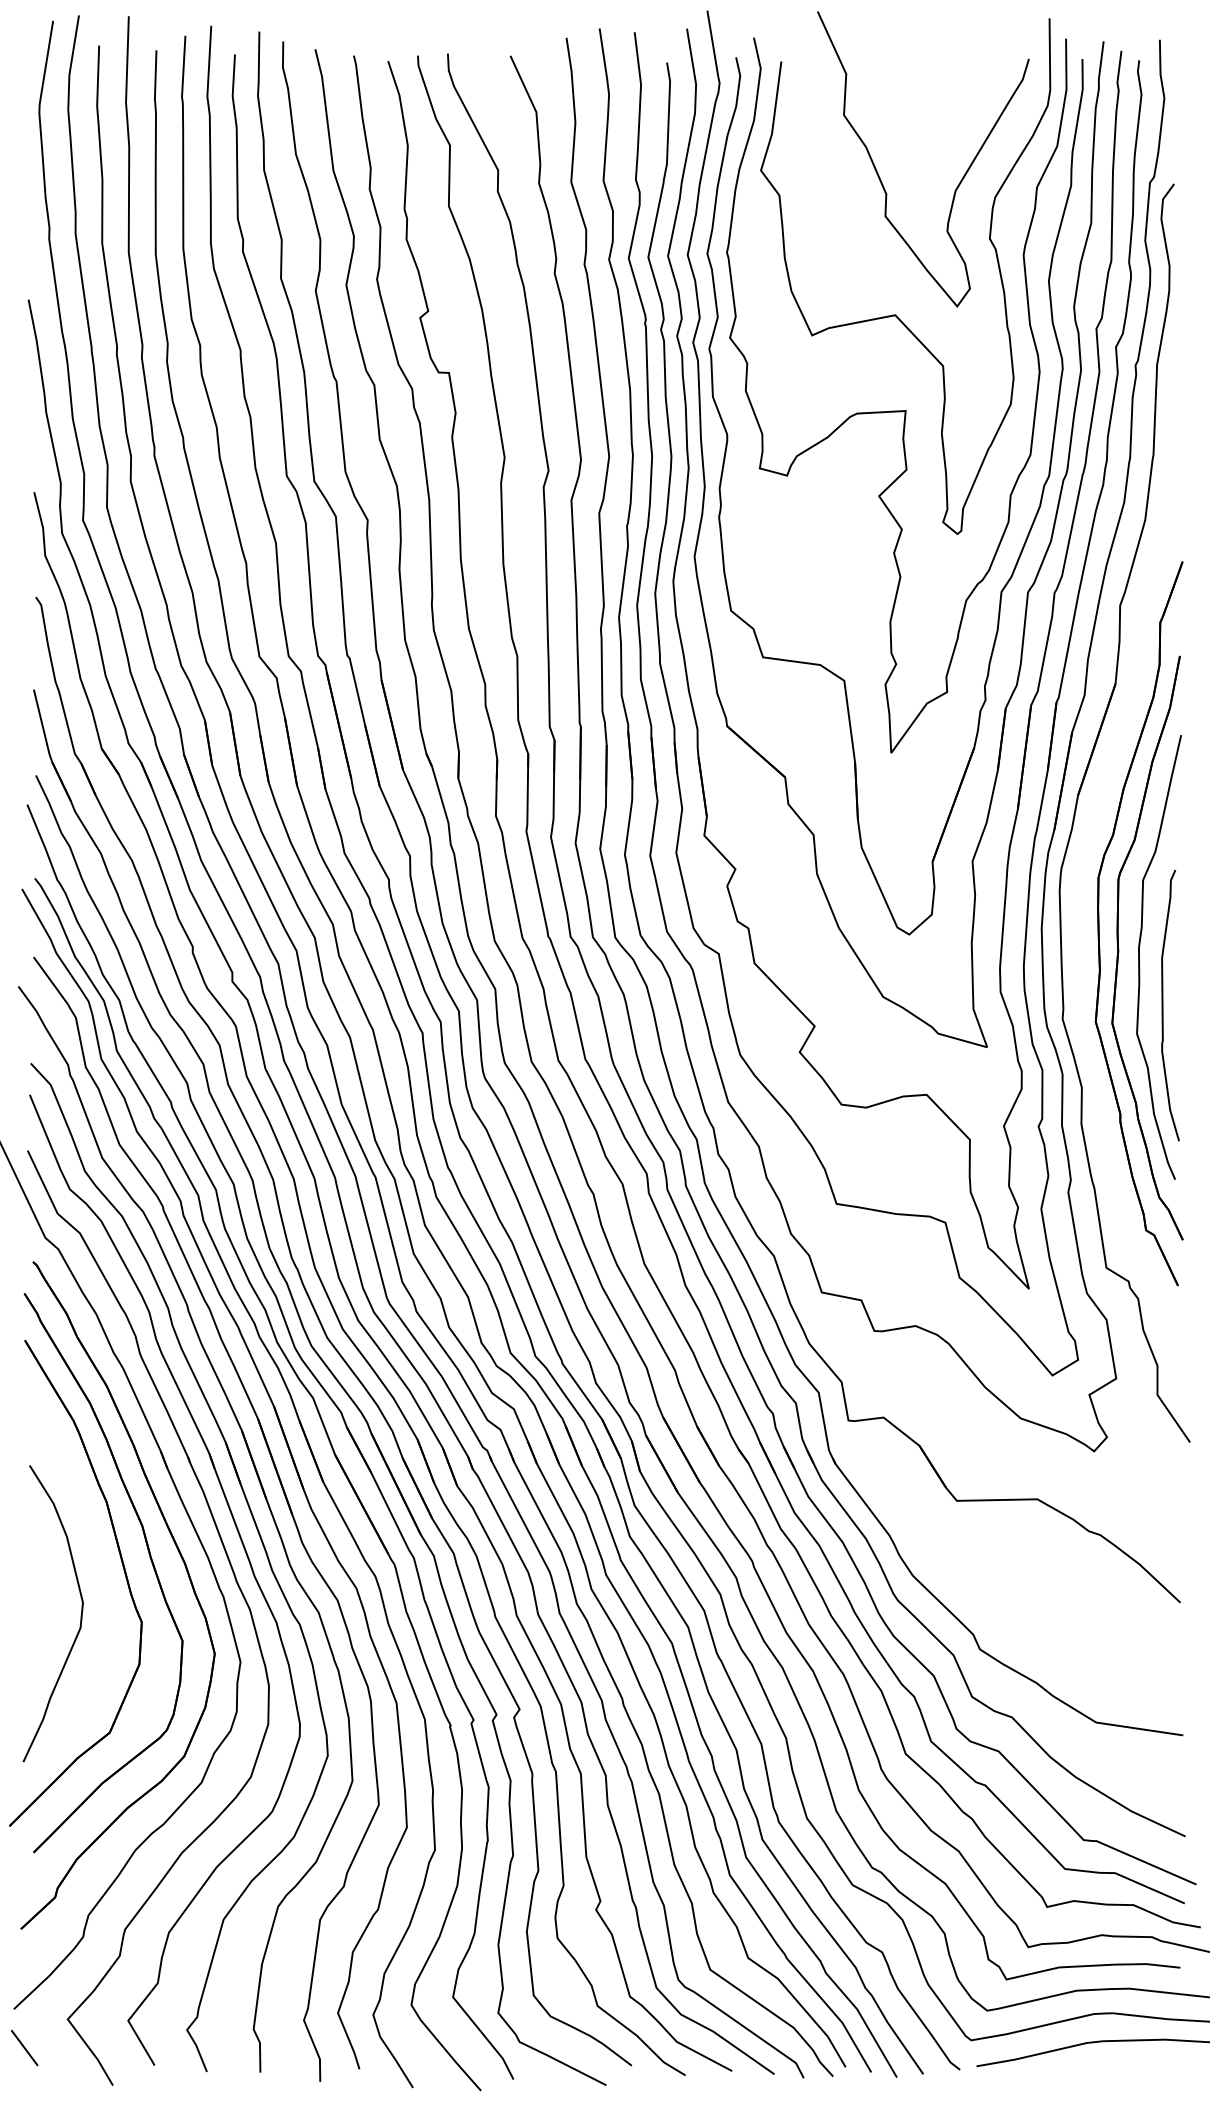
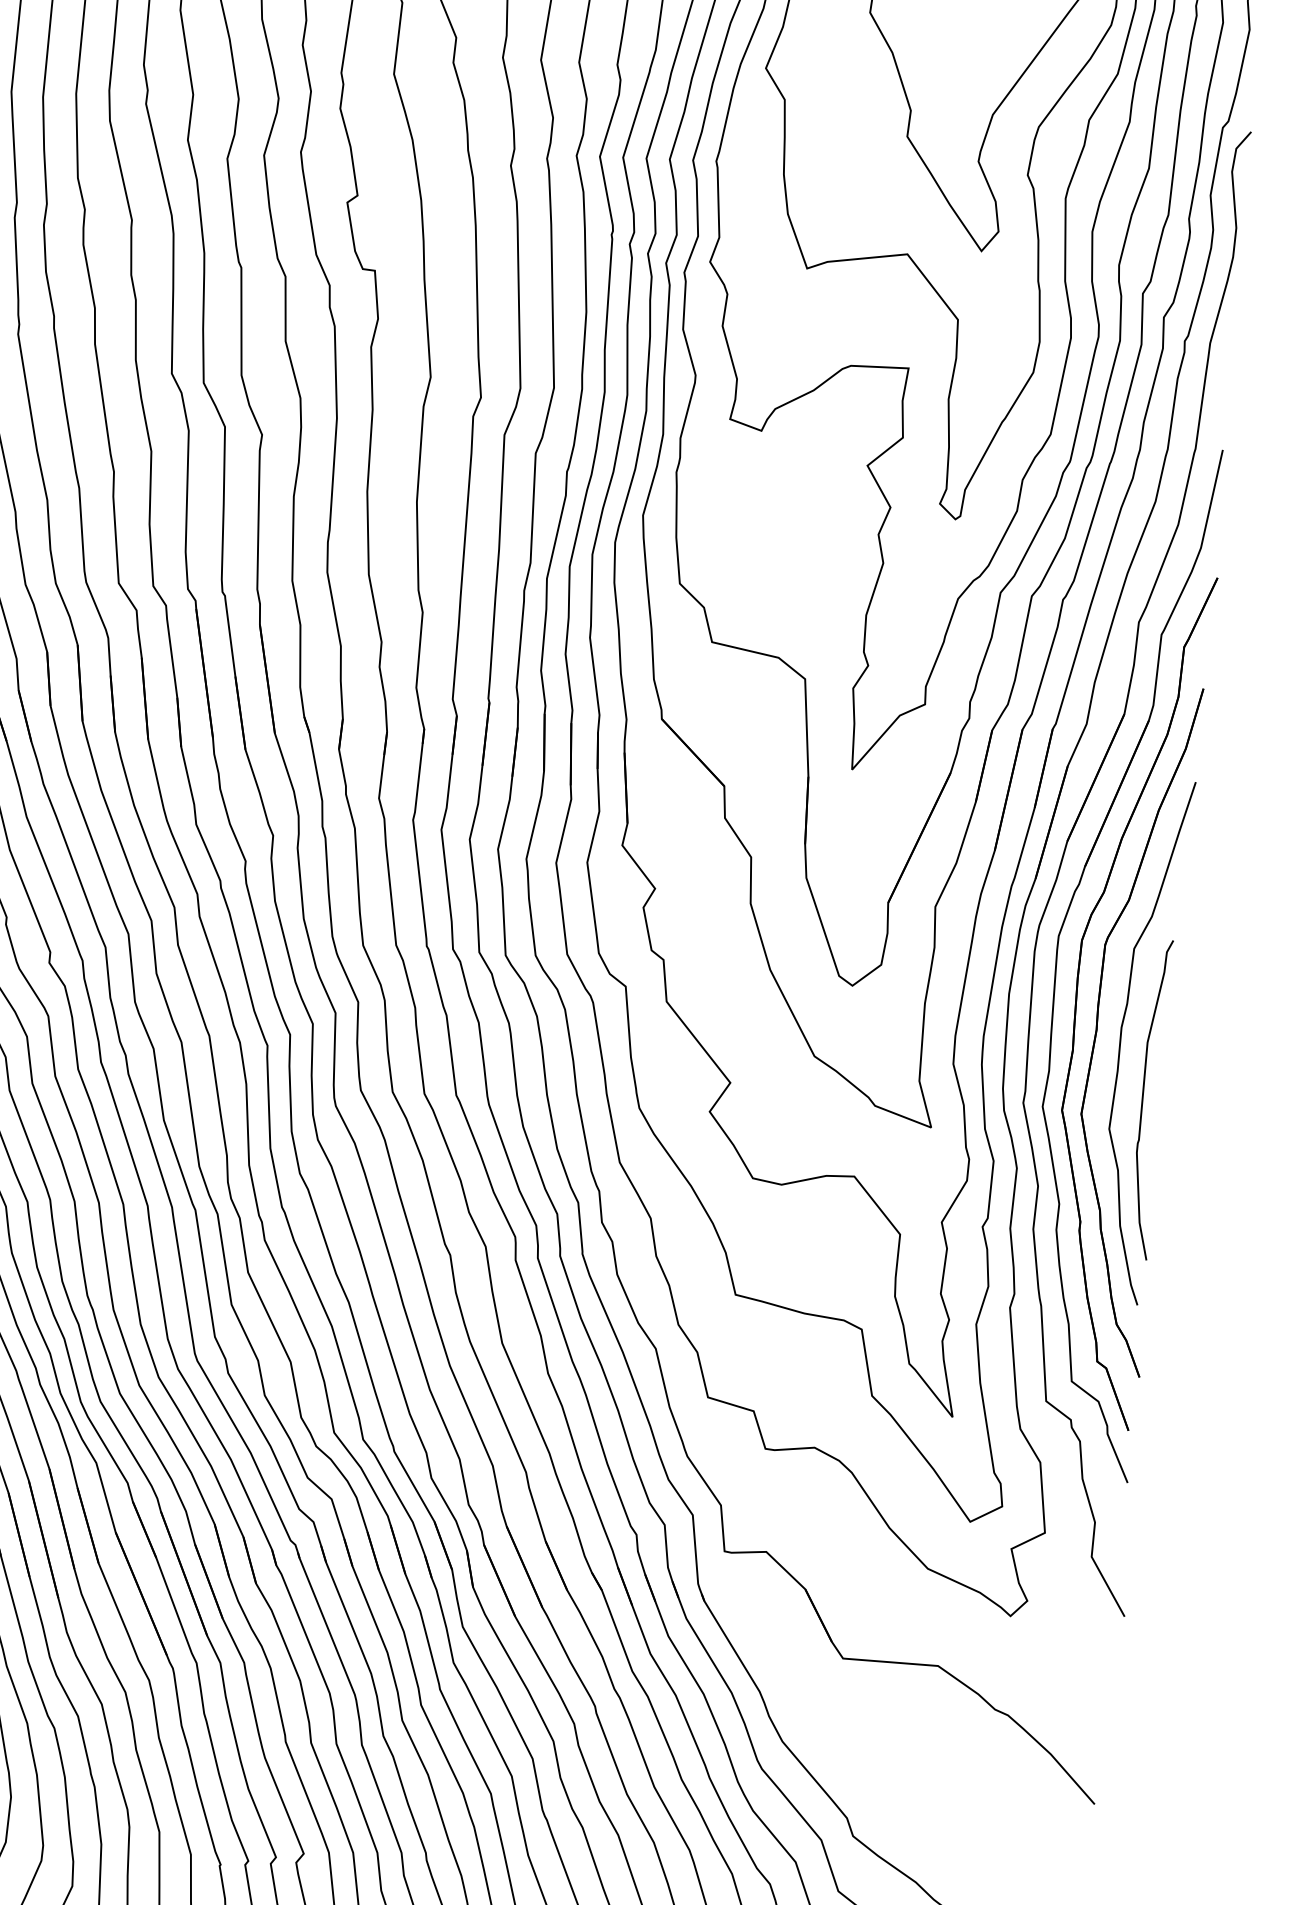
part: (1079, 891) -> (1057, 954), added

